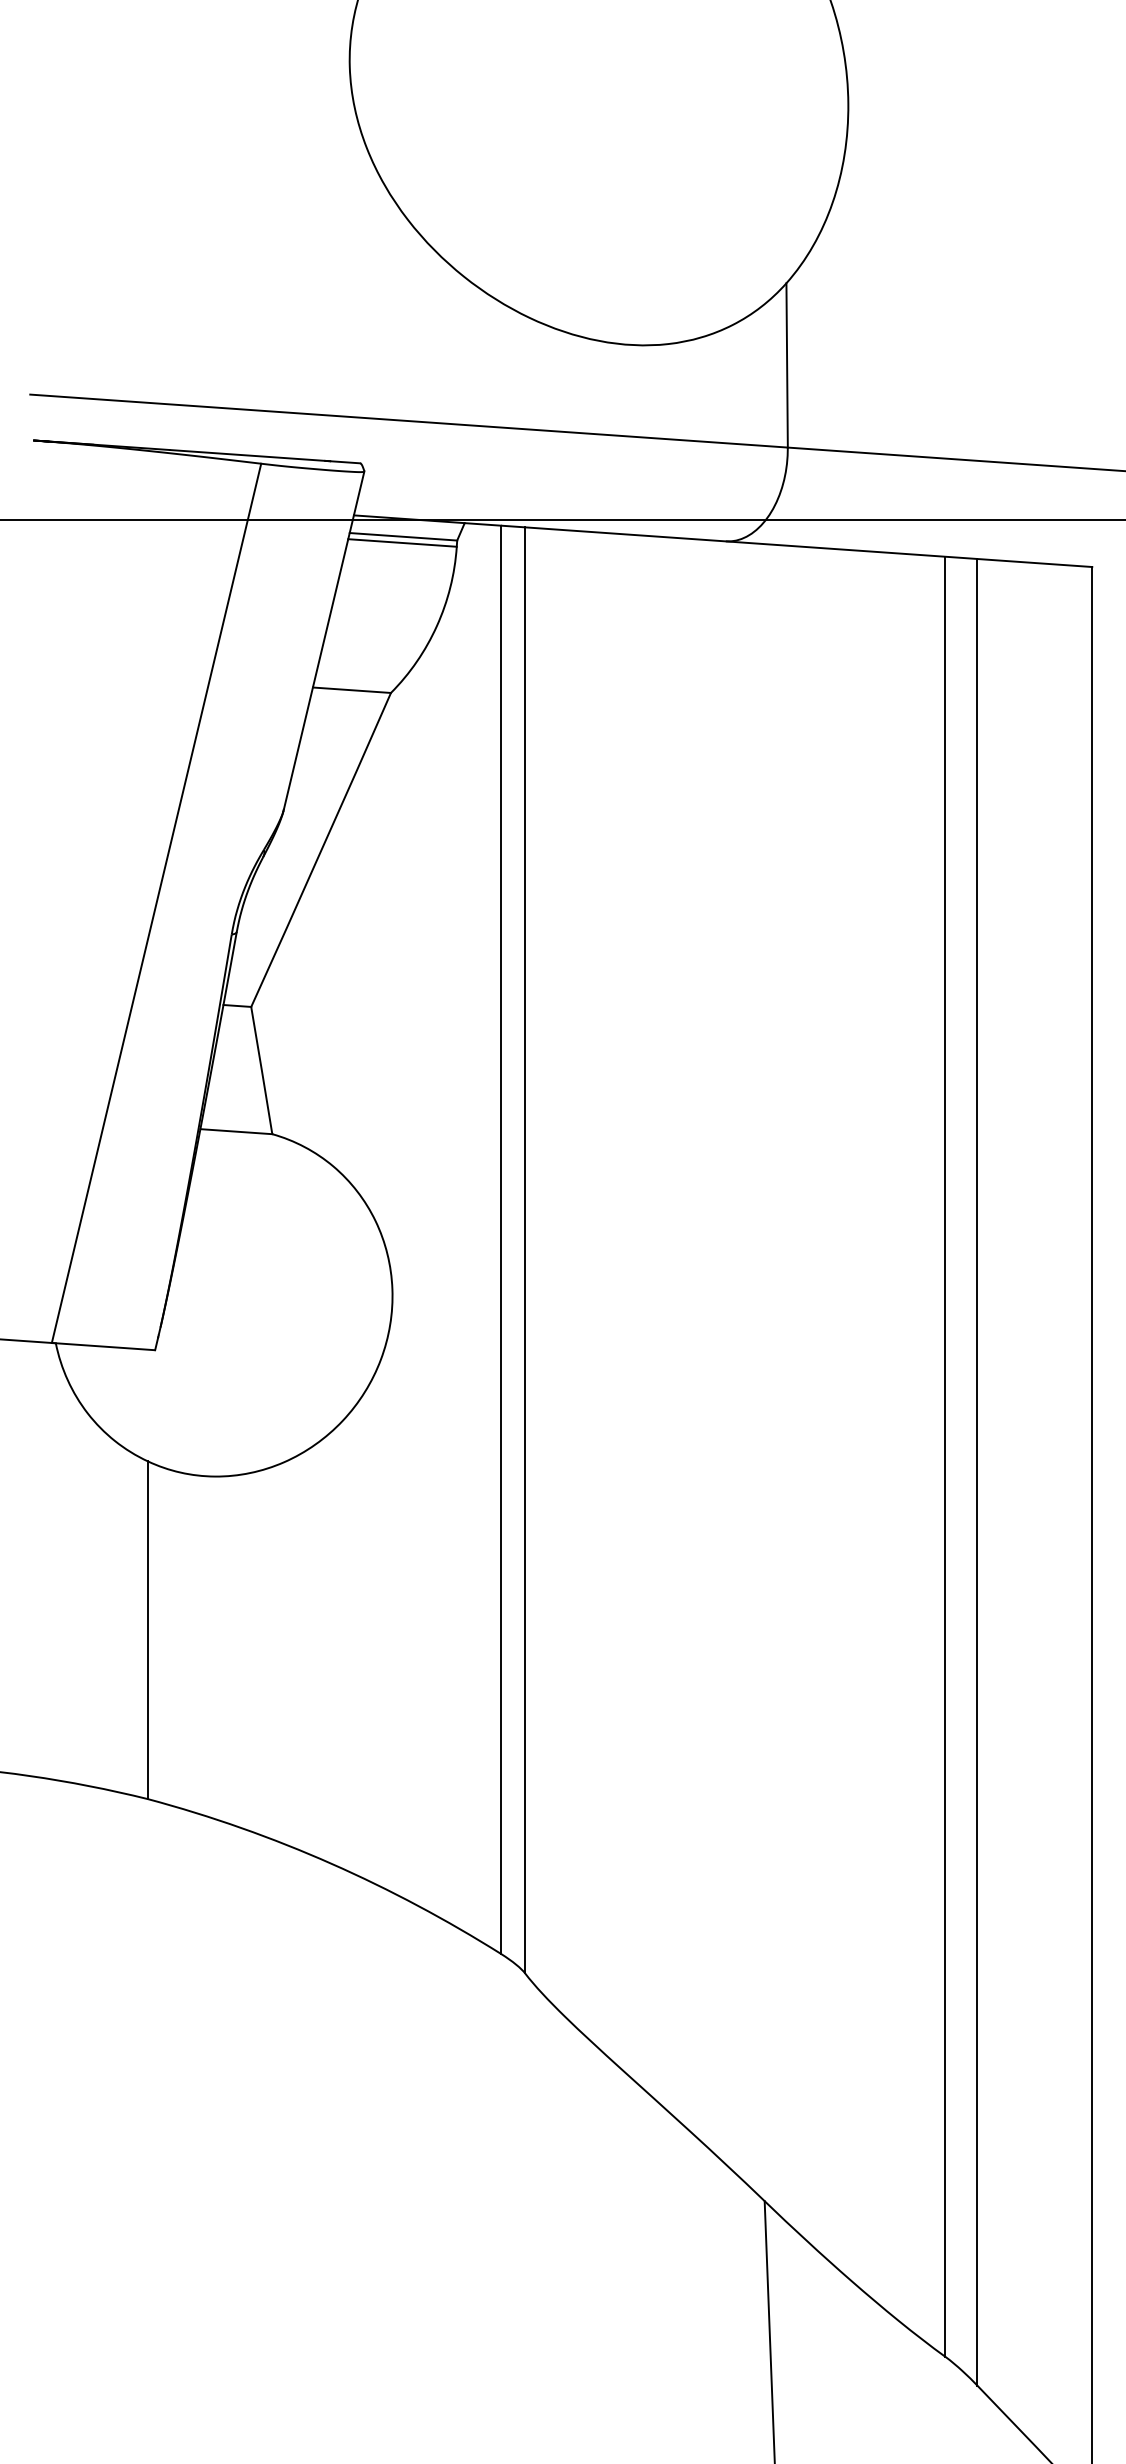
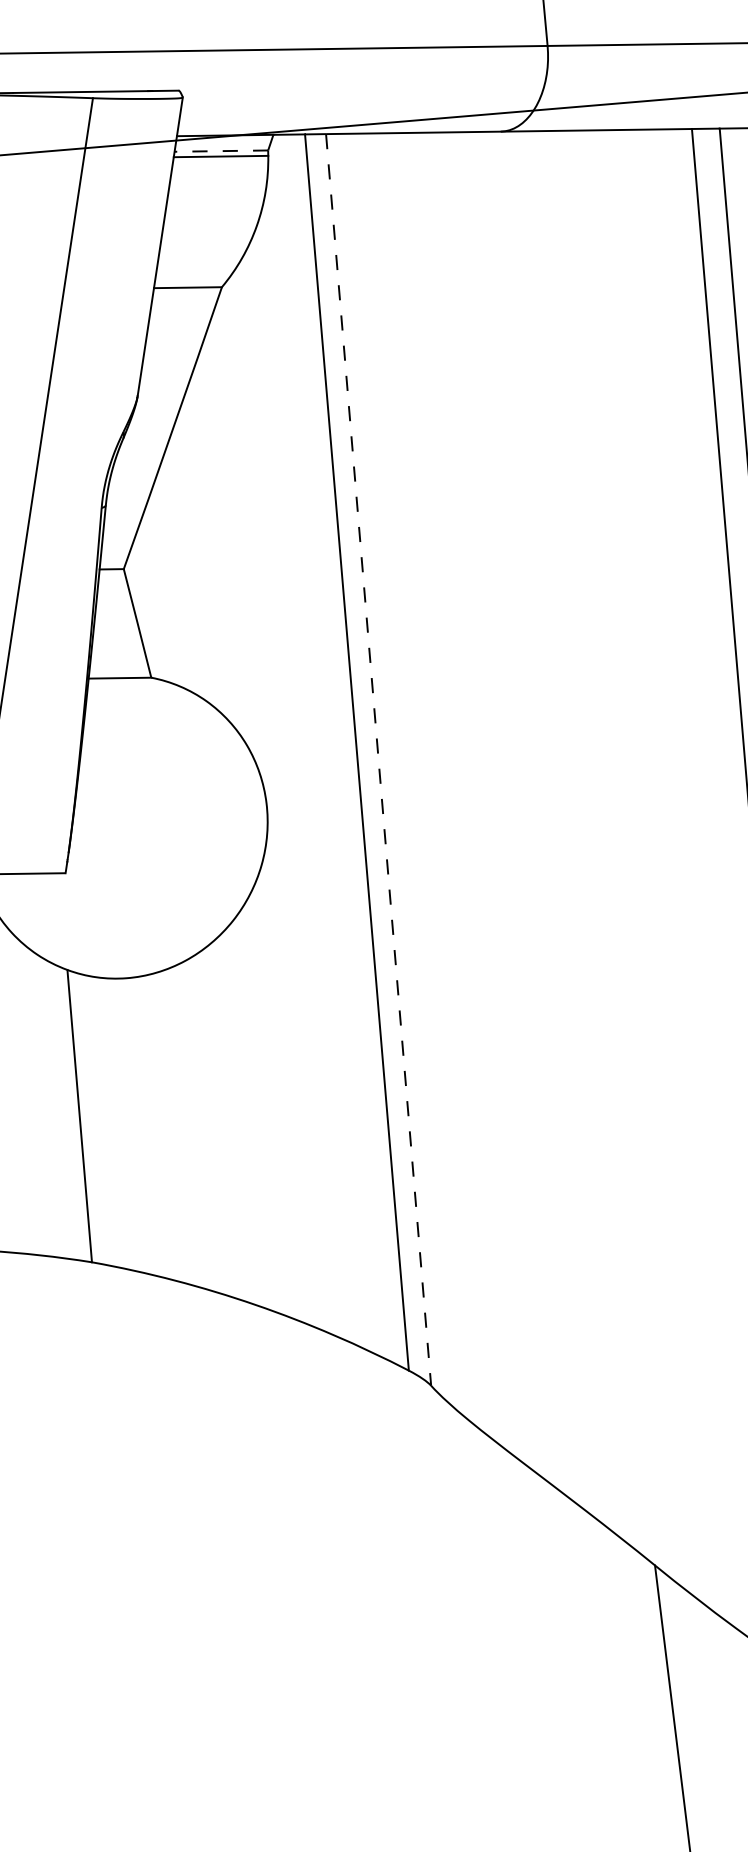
line: (403, 536) -> (221, 150), solid -> dashed
line: (525, 1250) -> (378, 759), solid -> dashed

